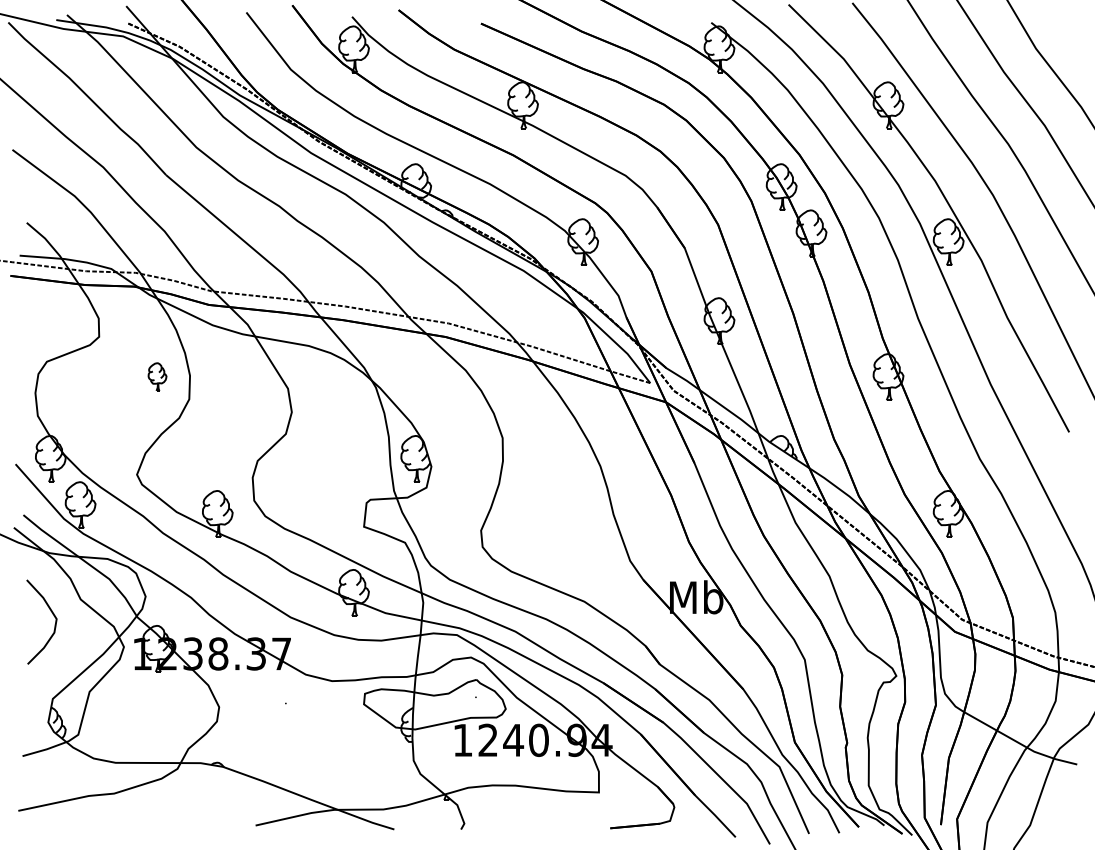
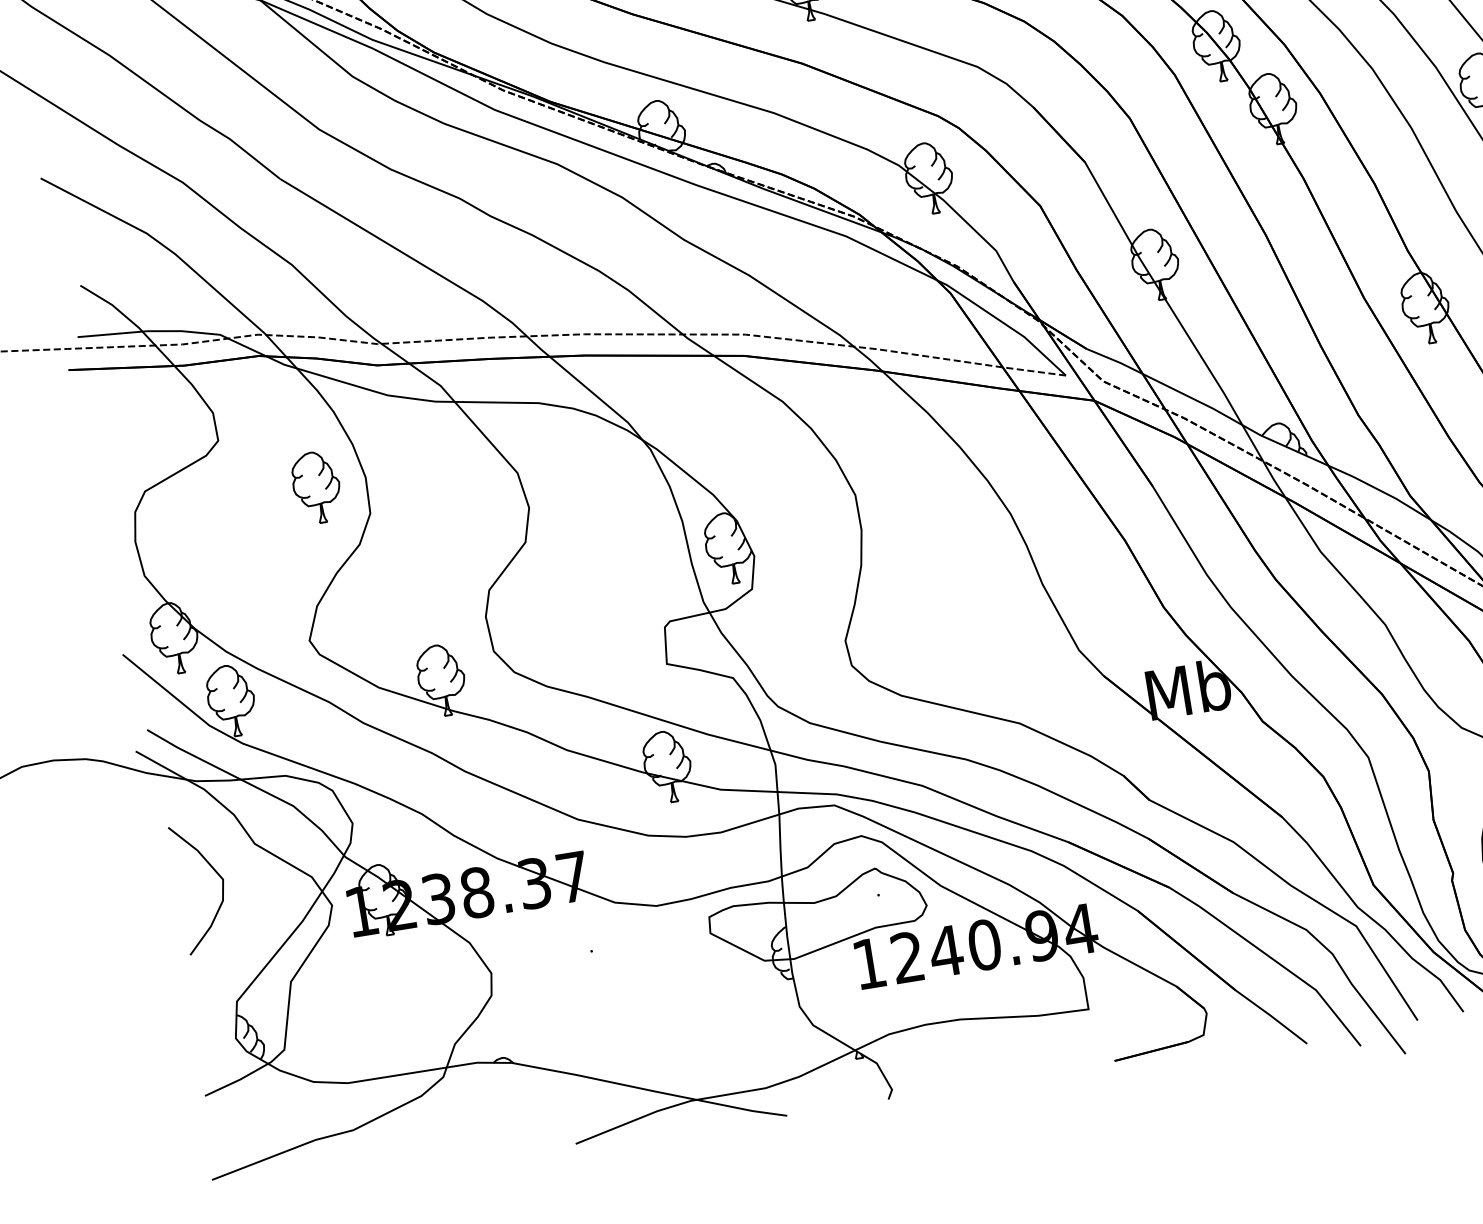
part: (157, 376) -> (316, 486), size x1.67

